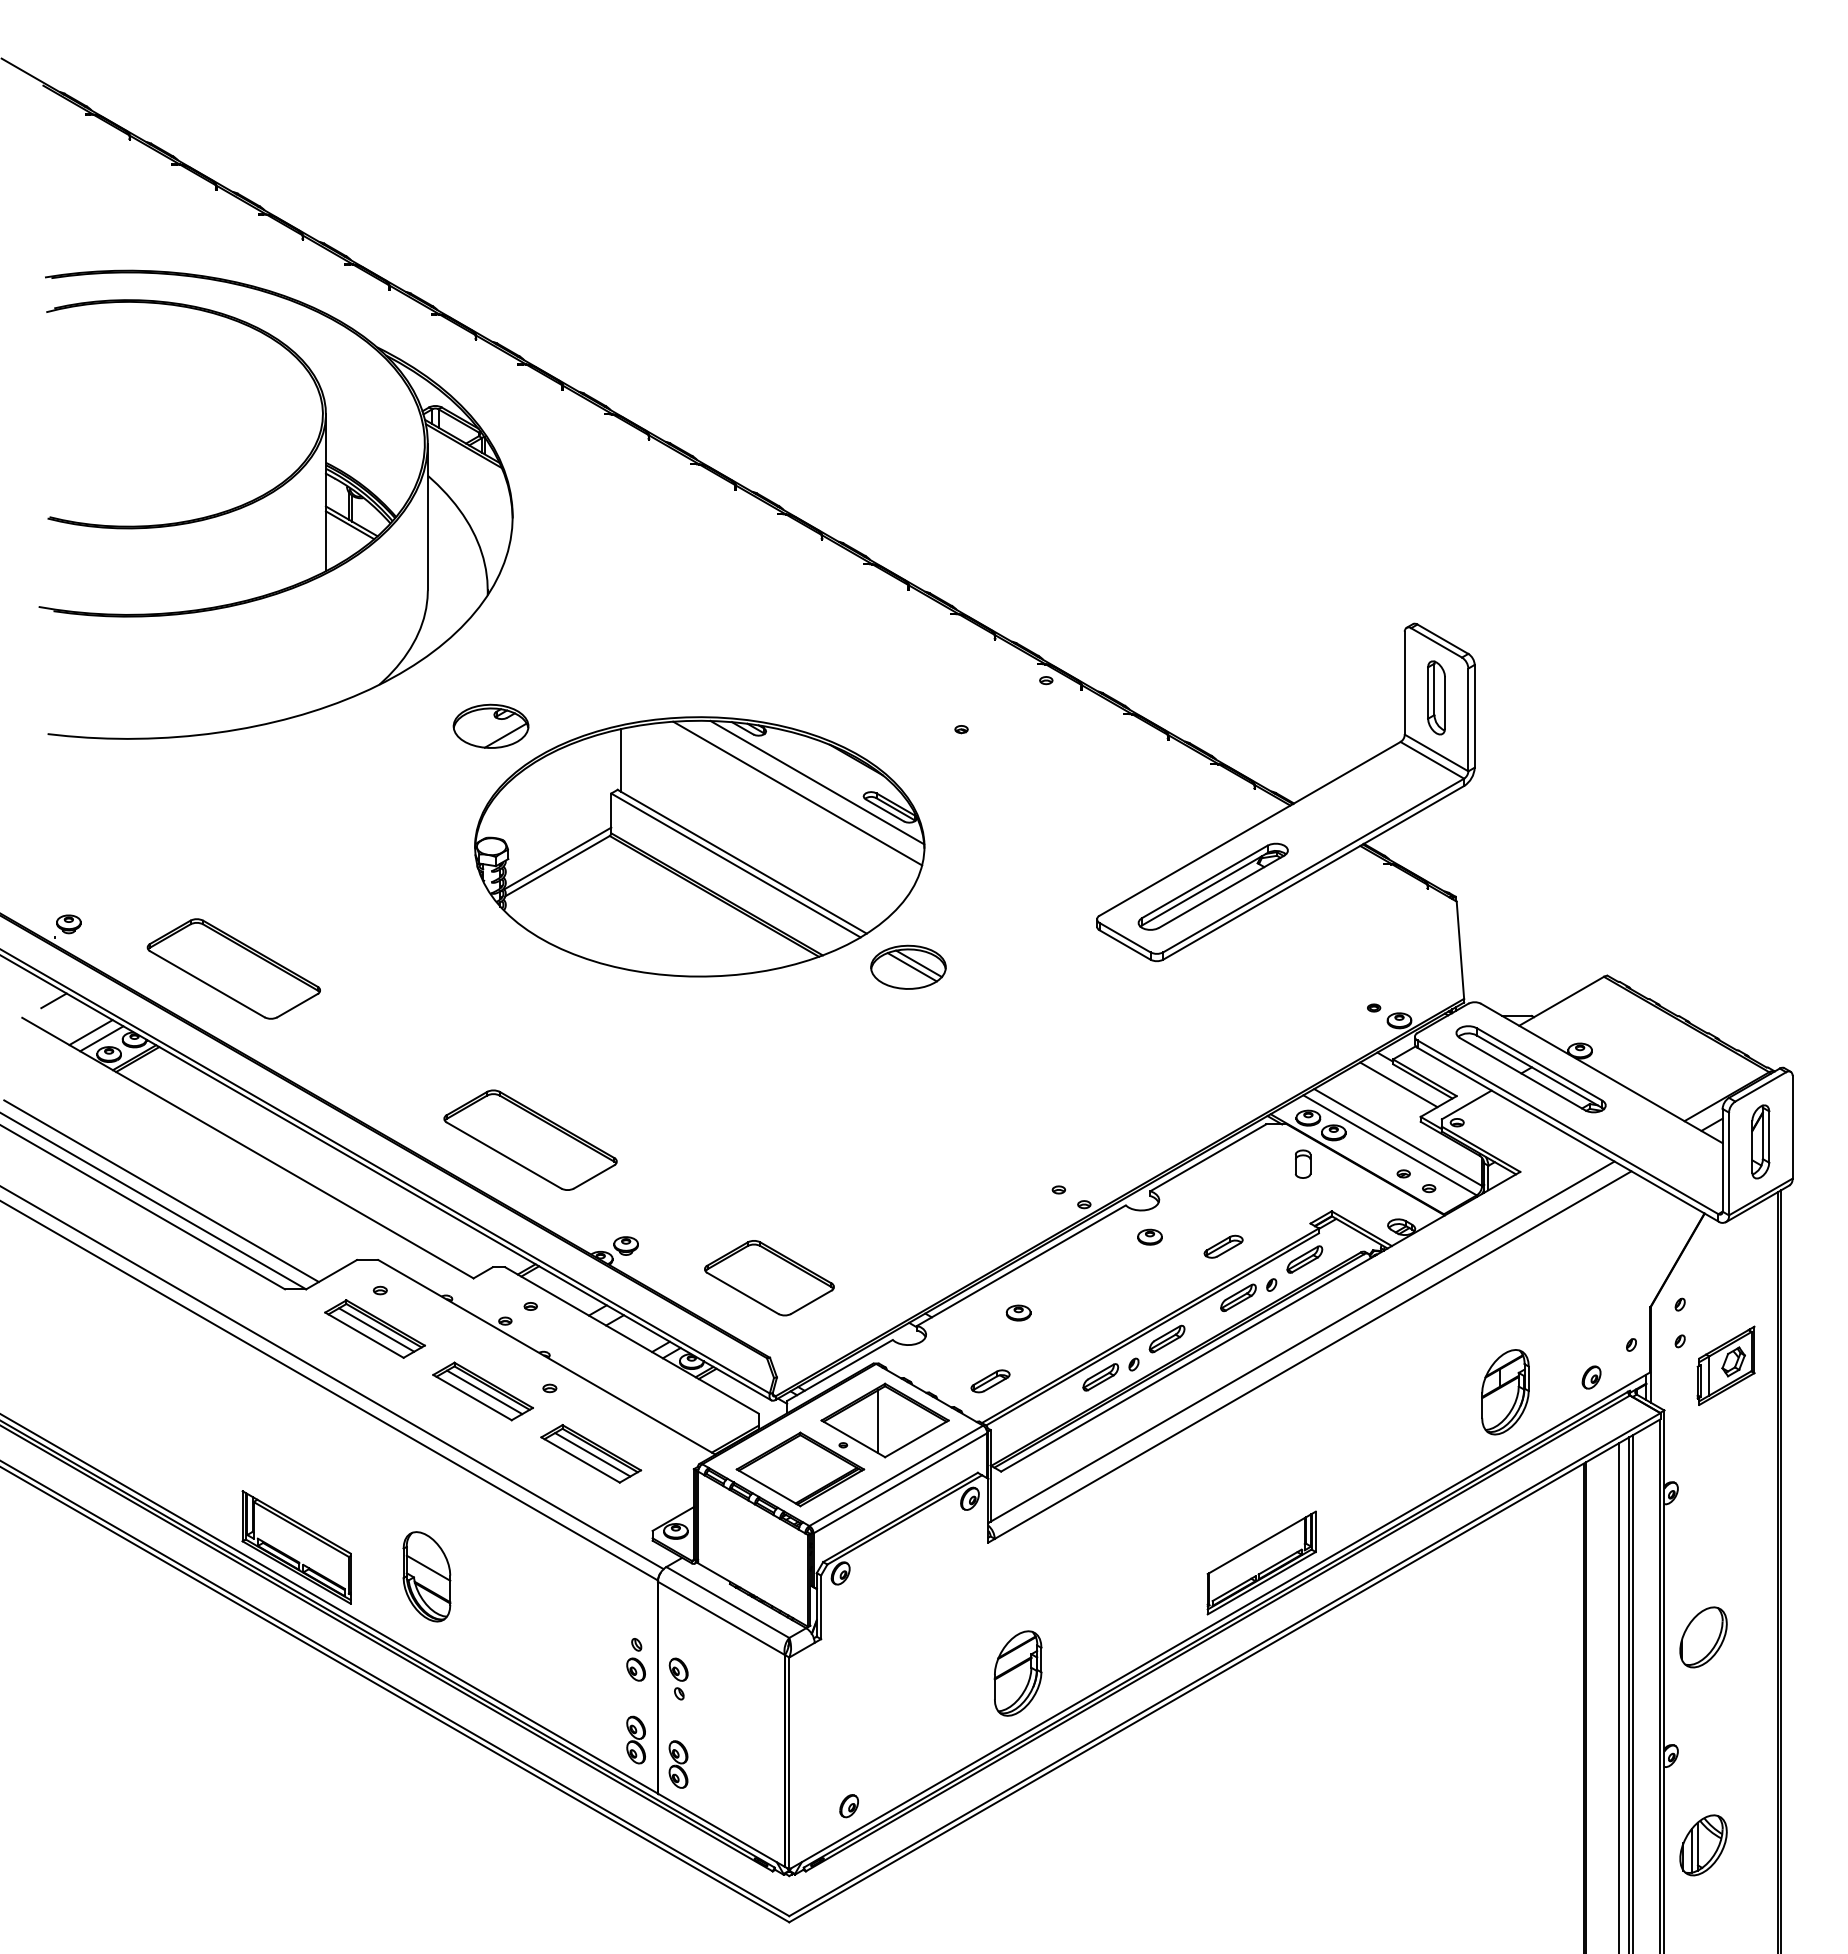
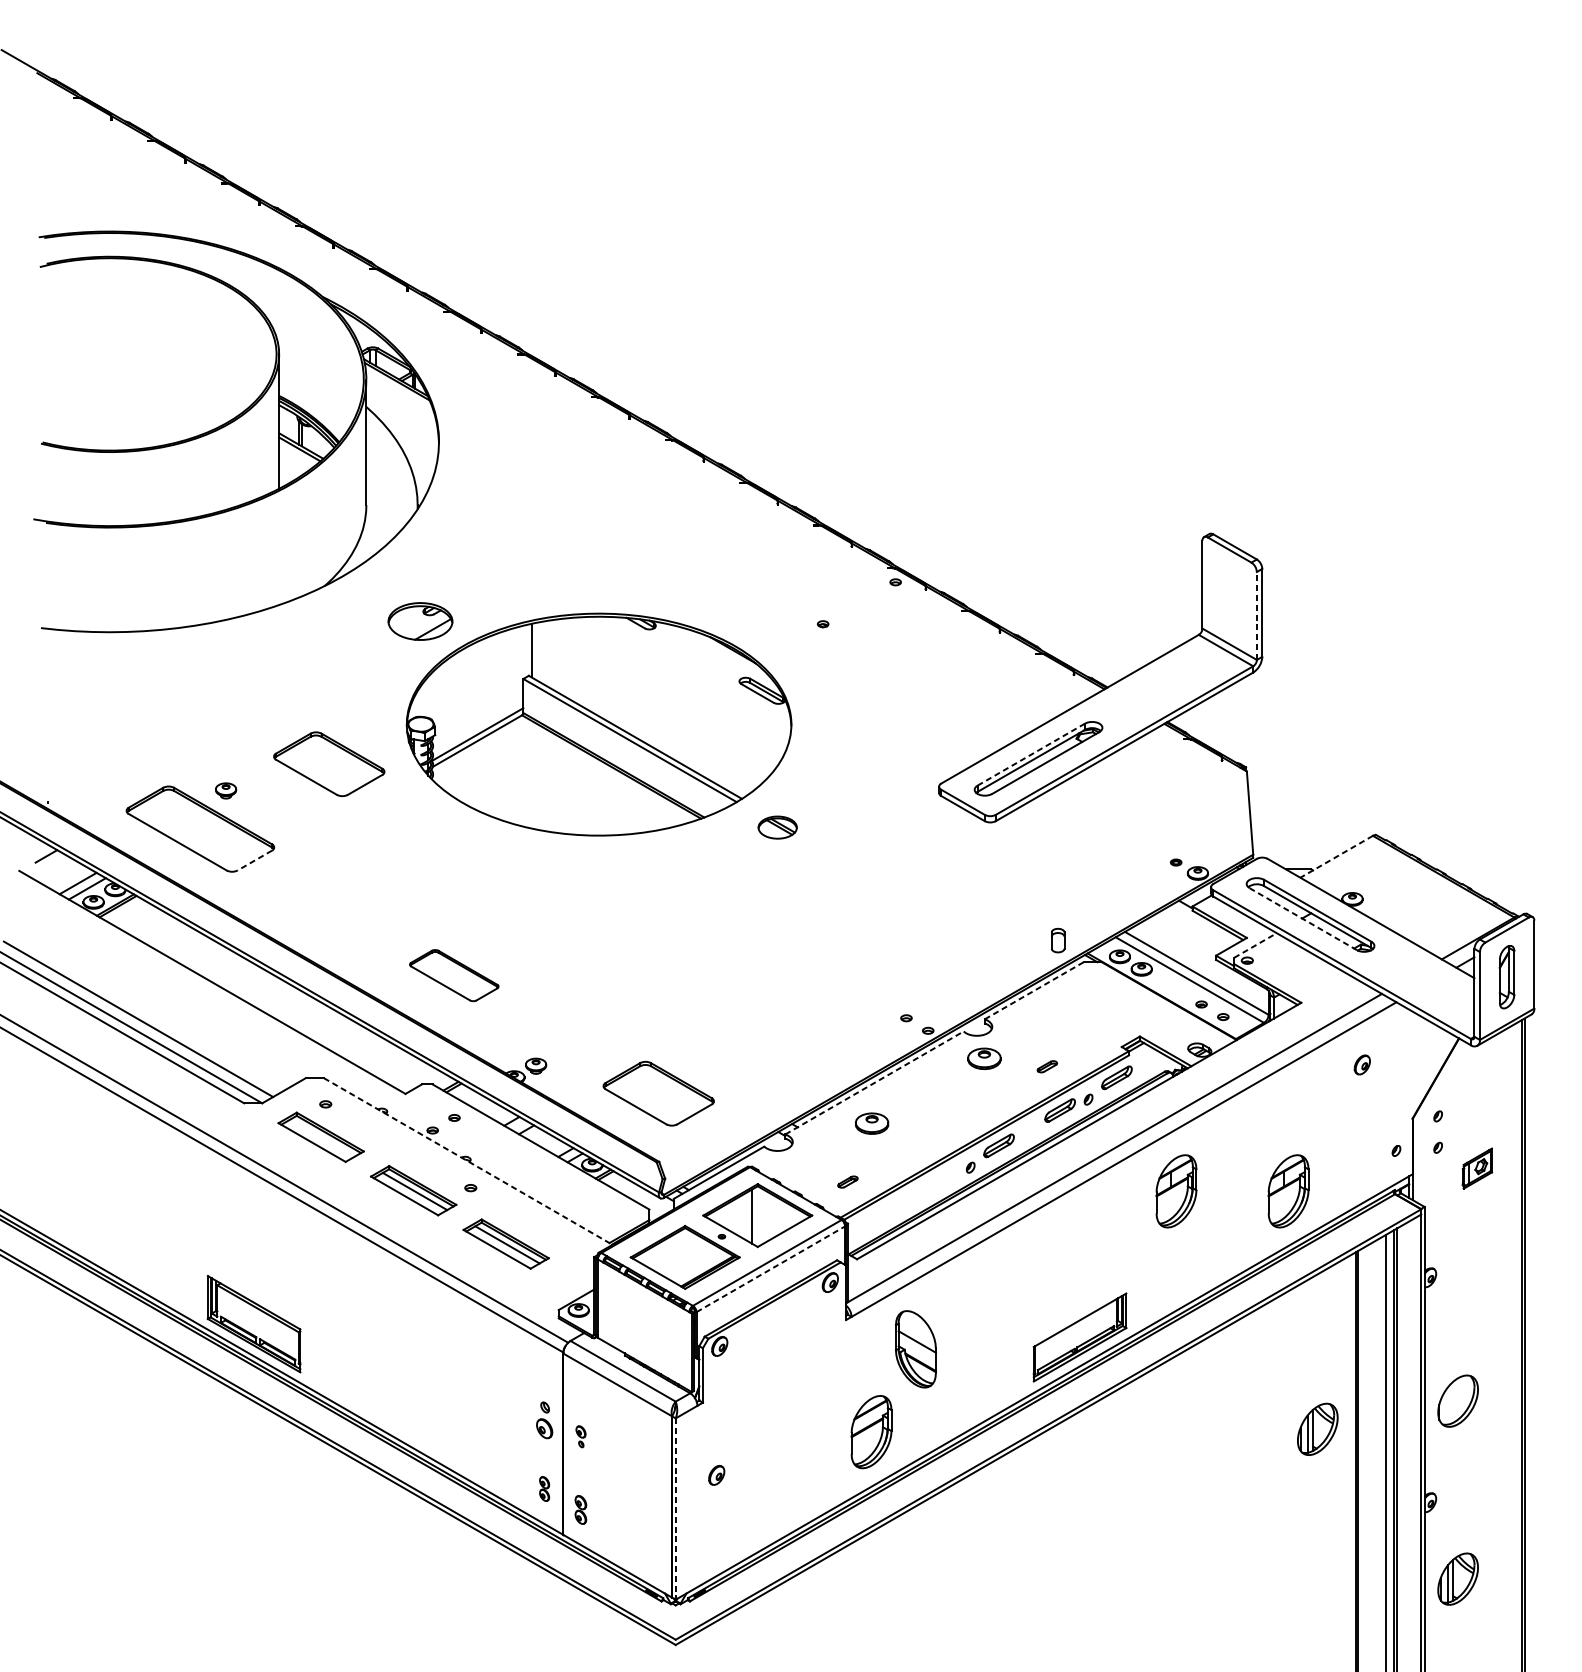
part: (1436, 697) -> (1229, 596), removed
line: (1468, 719) -> (1256, 615), solid -> dashed
line: (817, 782) -> (699, 669), removed
line: (797, 793) -> (682, 678), removed
line: (1205, 881) -> (1031, 754), solid -> dashed
part: (384, 893) -> (329, 764), added
part: (68, 924) -> (225, 791), moved
part: (908, 966) -> (777, 827), size x0.6
line: (1561, 1001) -> (1336, 856), solid -> dashed
line: (297, 1005) -> (254, 860), solid -> dashed
line: (1522, 1073) -> (1303, 918), solid -> dashed
line: (1398, 1084) -> (1197, 927), removed
line: (1466, 1104) -> (1255, 945), solid -> dashed
part: (530, 1139) -> (454, 975), size x0.6
line: (1208, 1157) -> (1034, 990), solid -> dashed
part: (1303, 1163) -> (1058, 939), moved
part: (1149, 1236) -> (983, 1058), size x1.6
part: (1223, 1246) -> (1047, 1066), size x0.6
line: (1022, 1265) -> (875, 1082), solid -> dashed
part: (1018, 1312) -> (871, 1123), size x1.6
line: (376, 1329) -> (322, 1137), removed
line: (546, 1357) -> (467, 1161), solid -> dashed
part: (1725, 1365) -> (1476, 1168), size x0.6
part: (1100, 1377) -> (942, 1178), removed
part: (1591, 1377) -> (1362, 1064), moved
part: (990, 1381) -> (847, 1182), size x0.6
part: (1374, 1392) -> (1176, 1191), added
line: (900, 1482) -> (770, 1268), solid -> dashed
part: (426, 1576) -> (915, 1349), moved
part: (1539, 1670) -> (1317, 1429), added
part: (678, 1678) -> (580, 1436), size x0.6
part: (635, 1739) -> (544, 1488), size x0.6
line: (789, 1763) -> (675, 1509), solid -> dashed
part: (678, 1764) -> (580, 1509), size x0.7
part: (848, 1806) -> (716, 1475), moved

